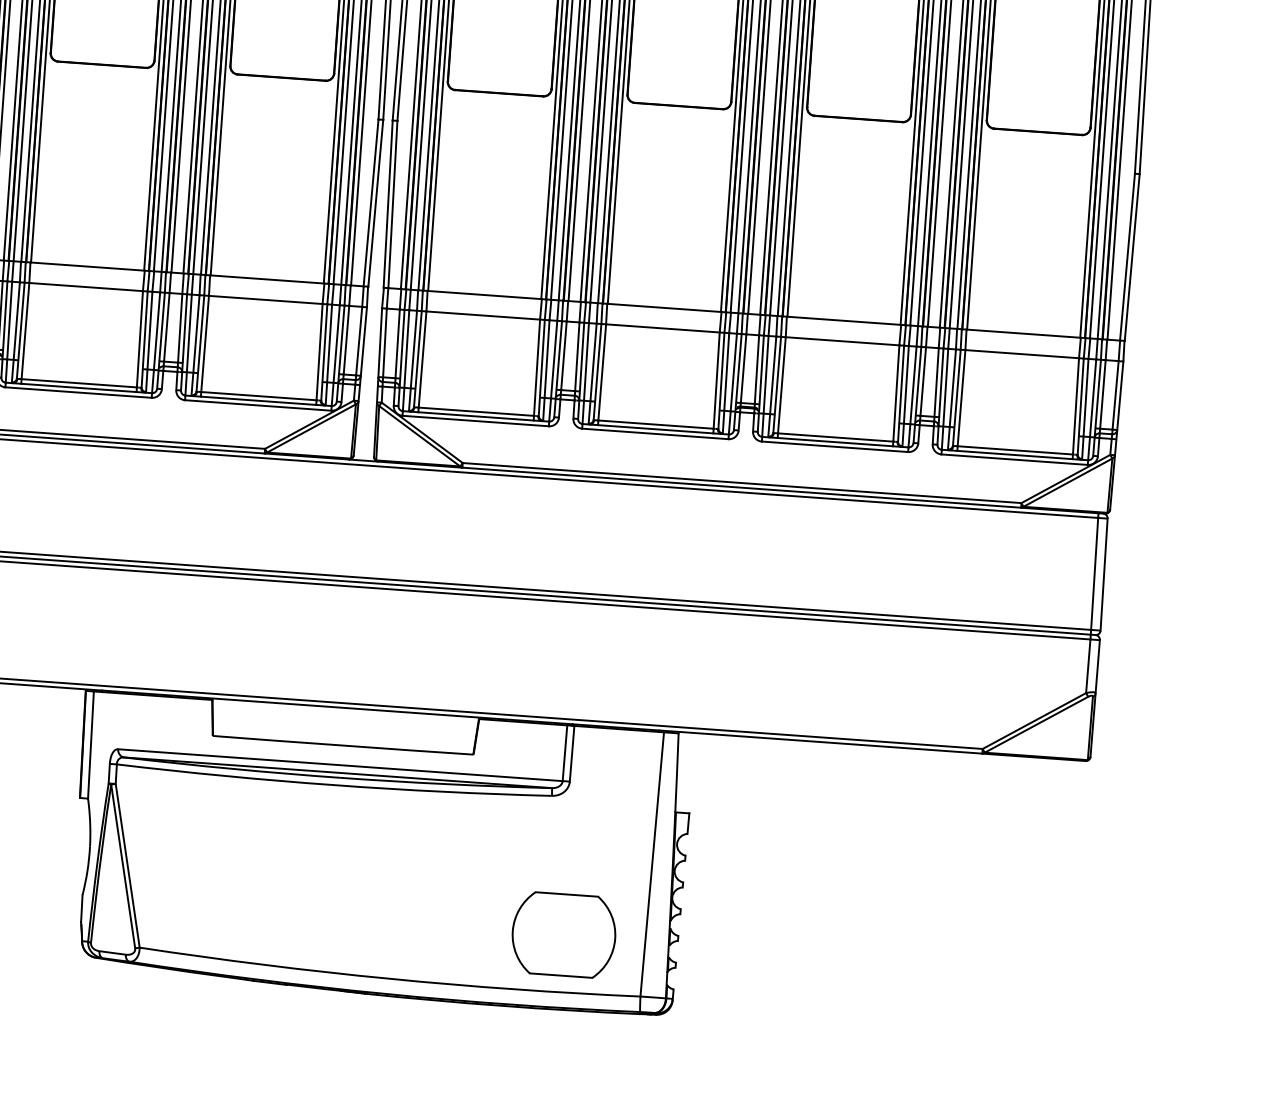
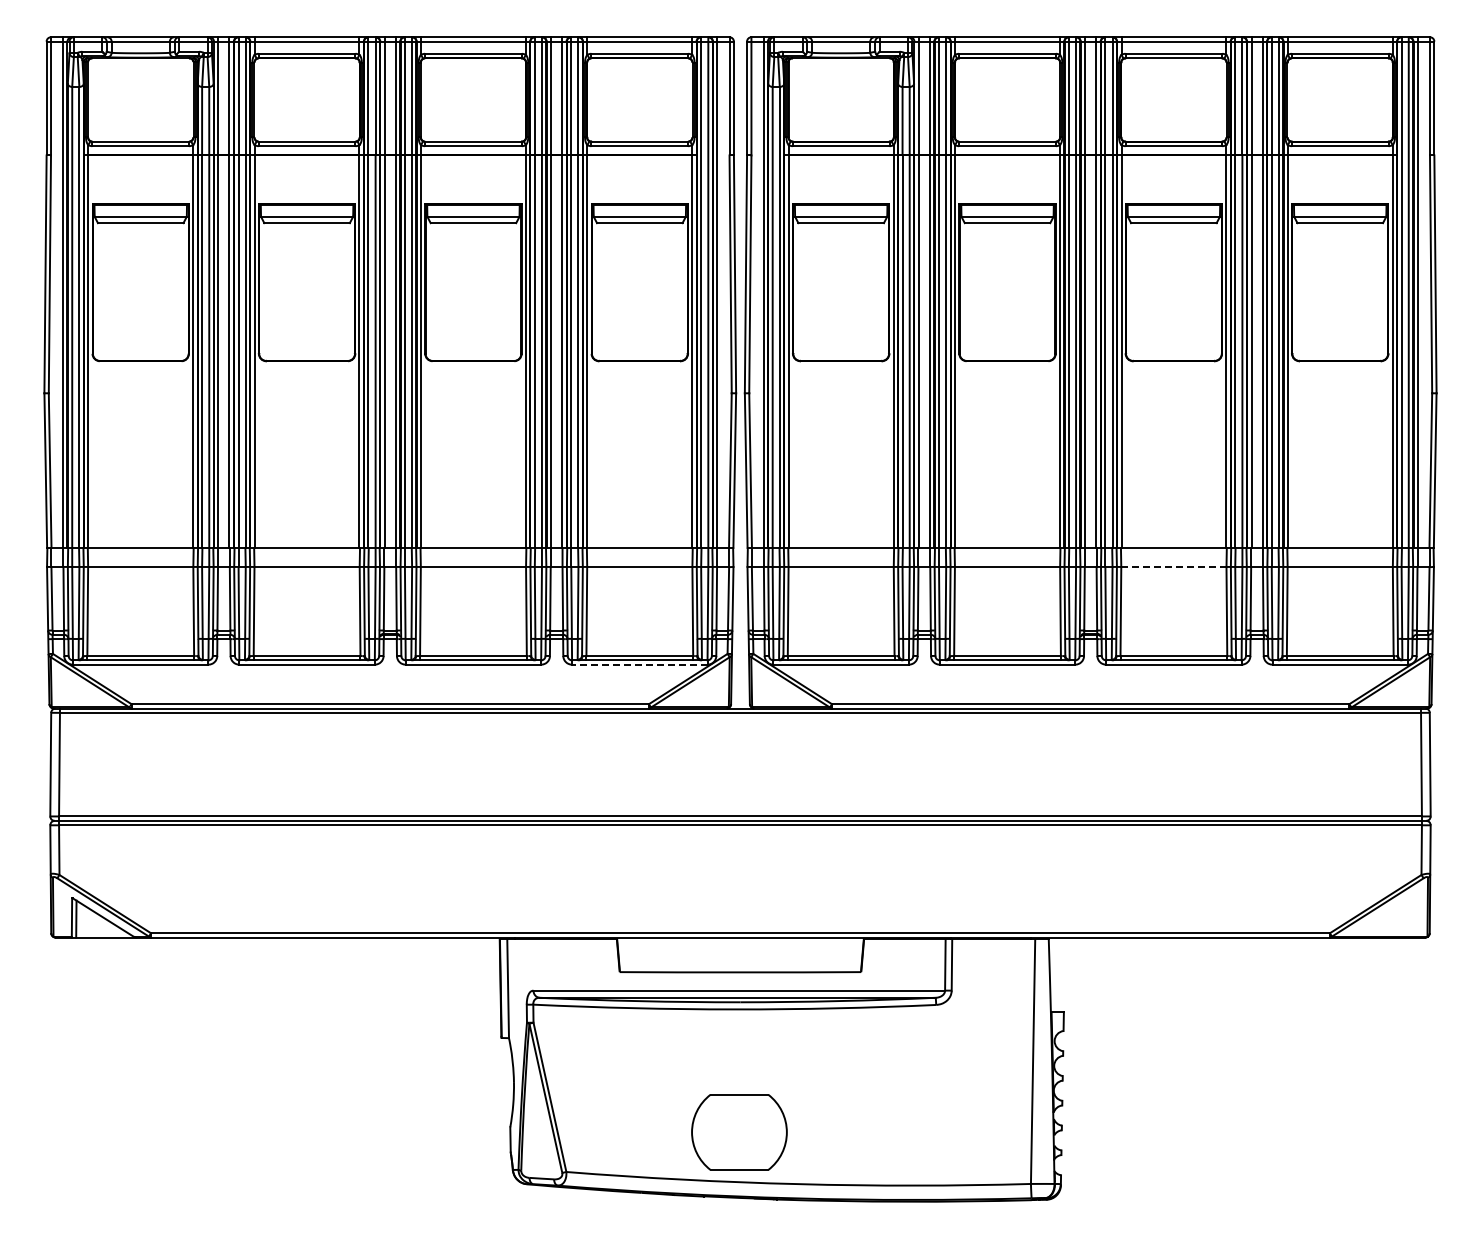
line: (842, 340) -> (1173, 566), solid -> dashed
line: (257, 405) -> (639, 664), solid -> dashed
part: (564, 935) -> (739, 1132), moved

